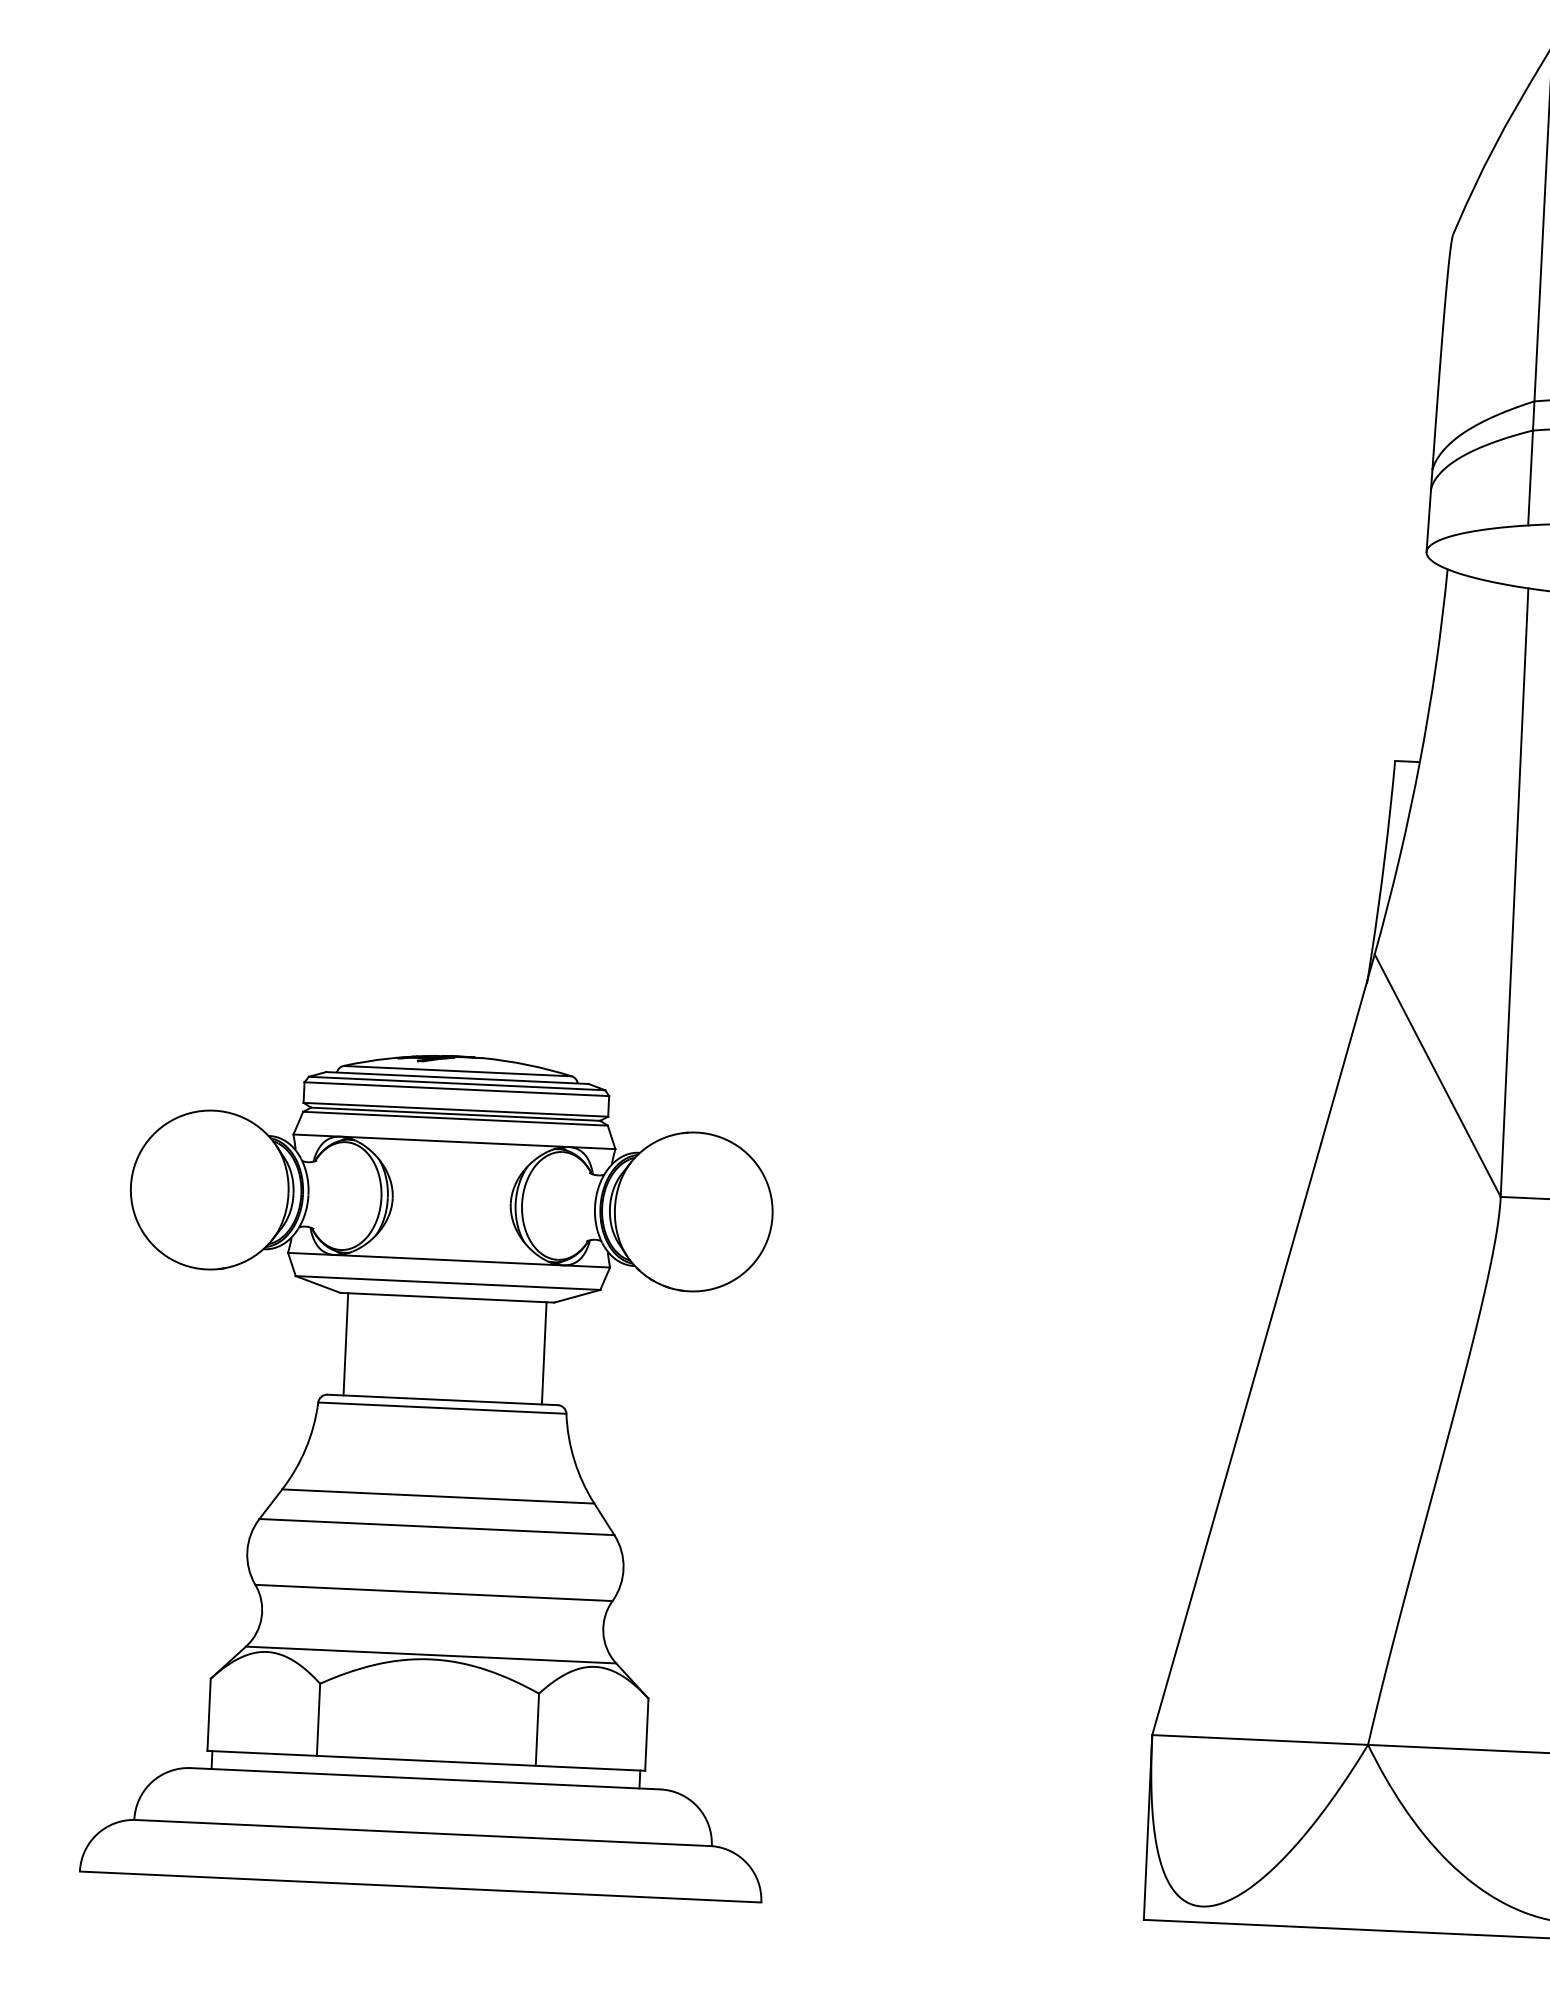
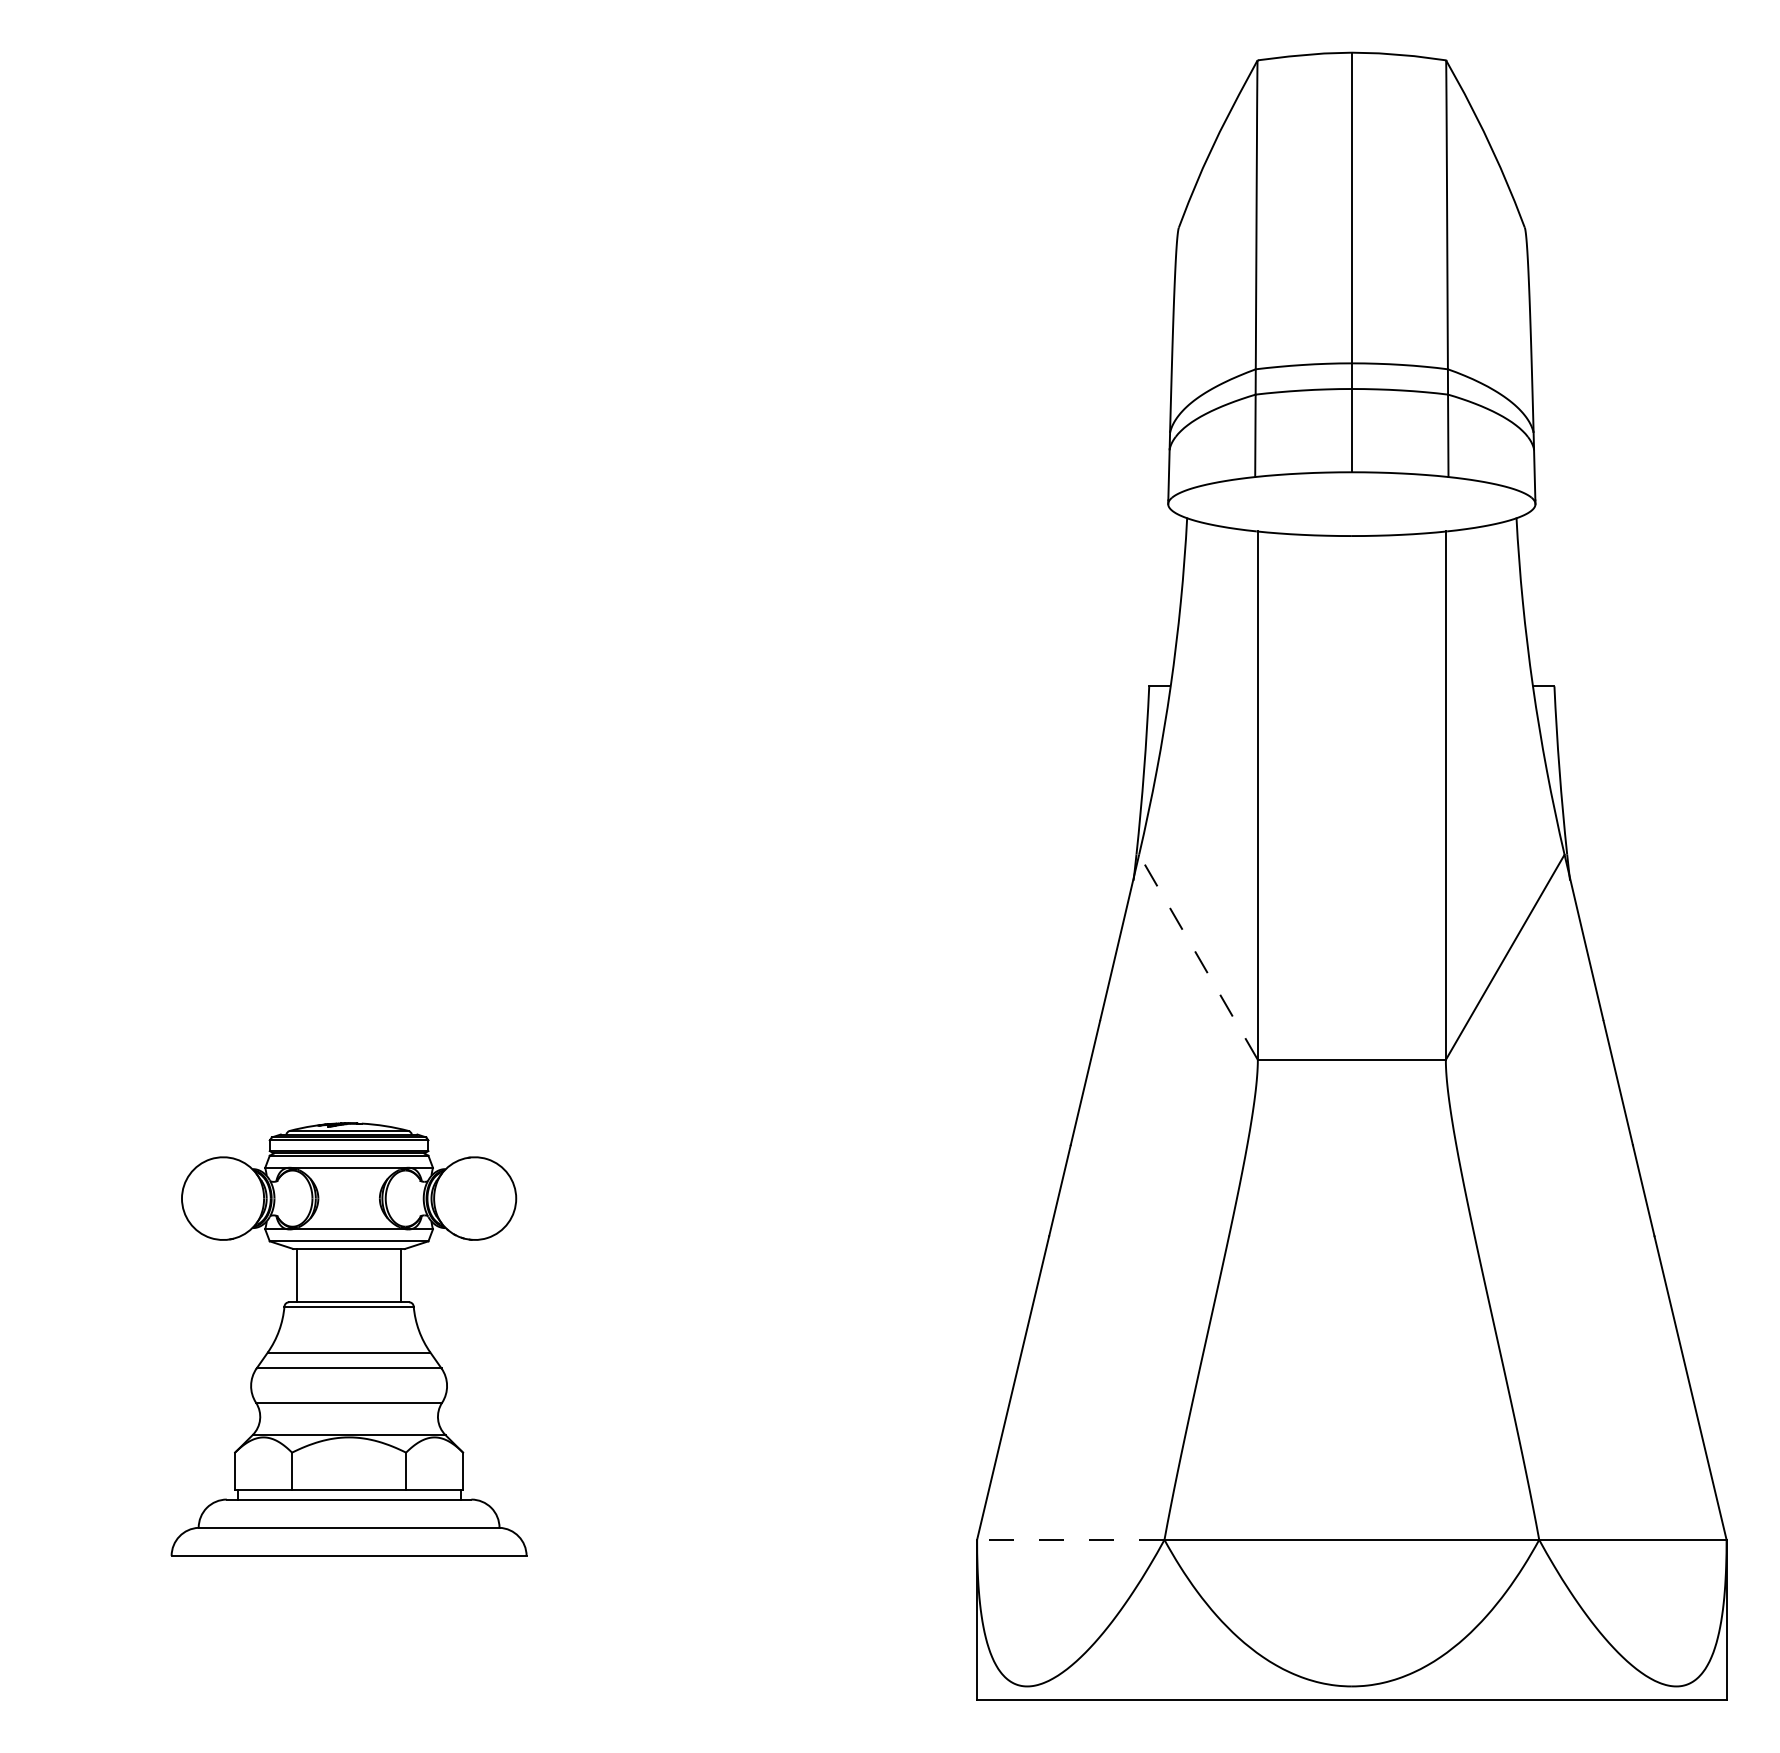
line: (1437, 1075) -> (1198, 957), solid -> dashed
part: (438, 1471) -> (348, 1339), size x0.6
line: (1259, 1739) -> (1070, 1539), solid -> dashed

